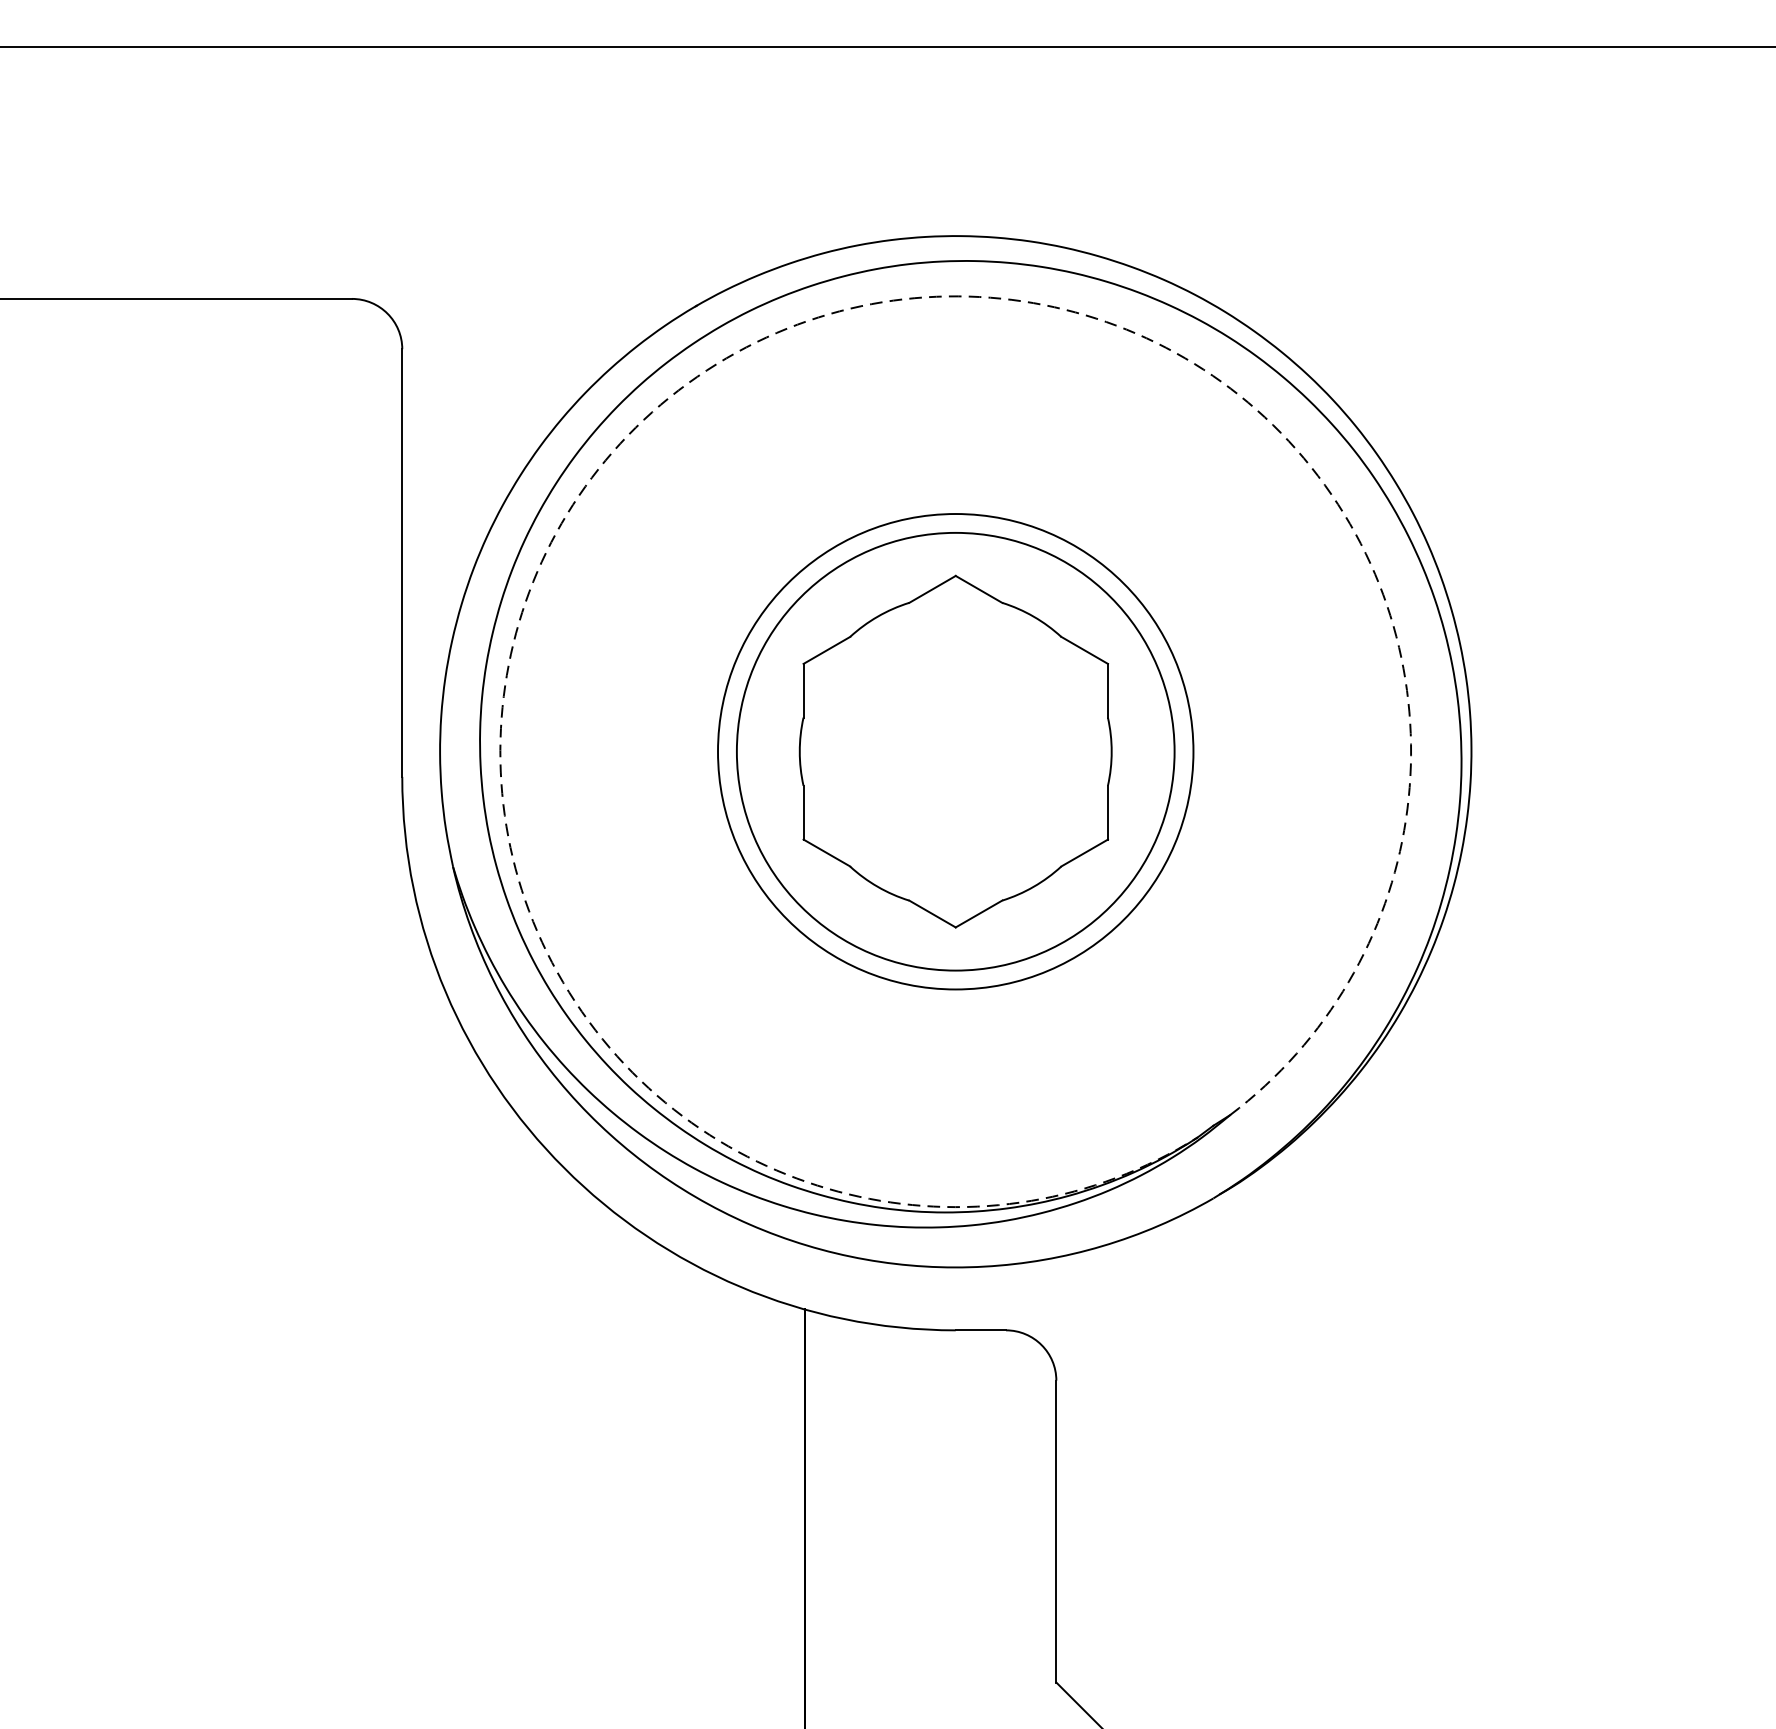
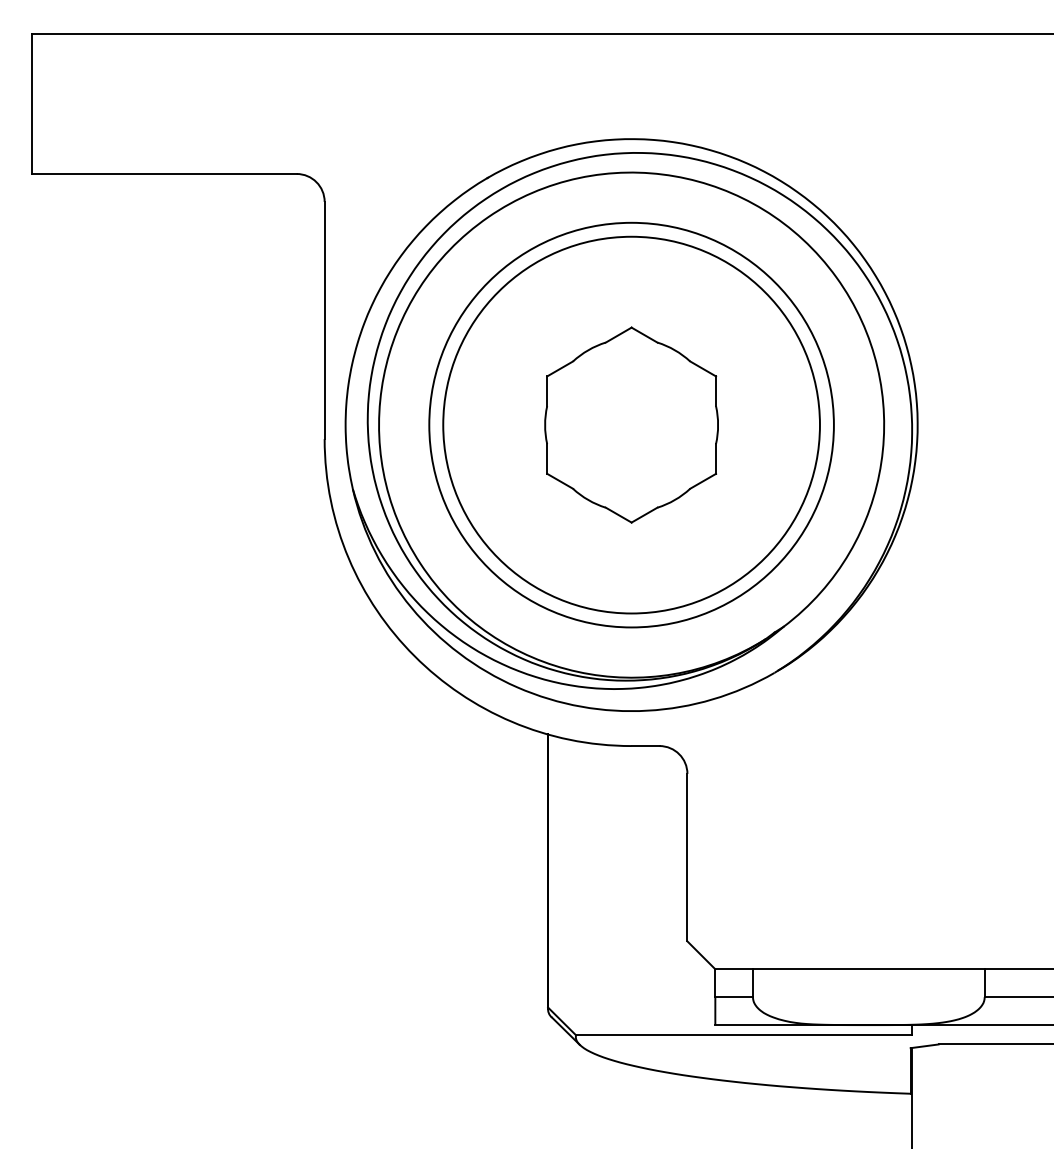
arc: (697, 377) -> (488, 217), dashed -> solid
circle: (955, 750) -> (631, 424), size x1.43
circle: (955, 750) -> (631, 424), size x1.67

